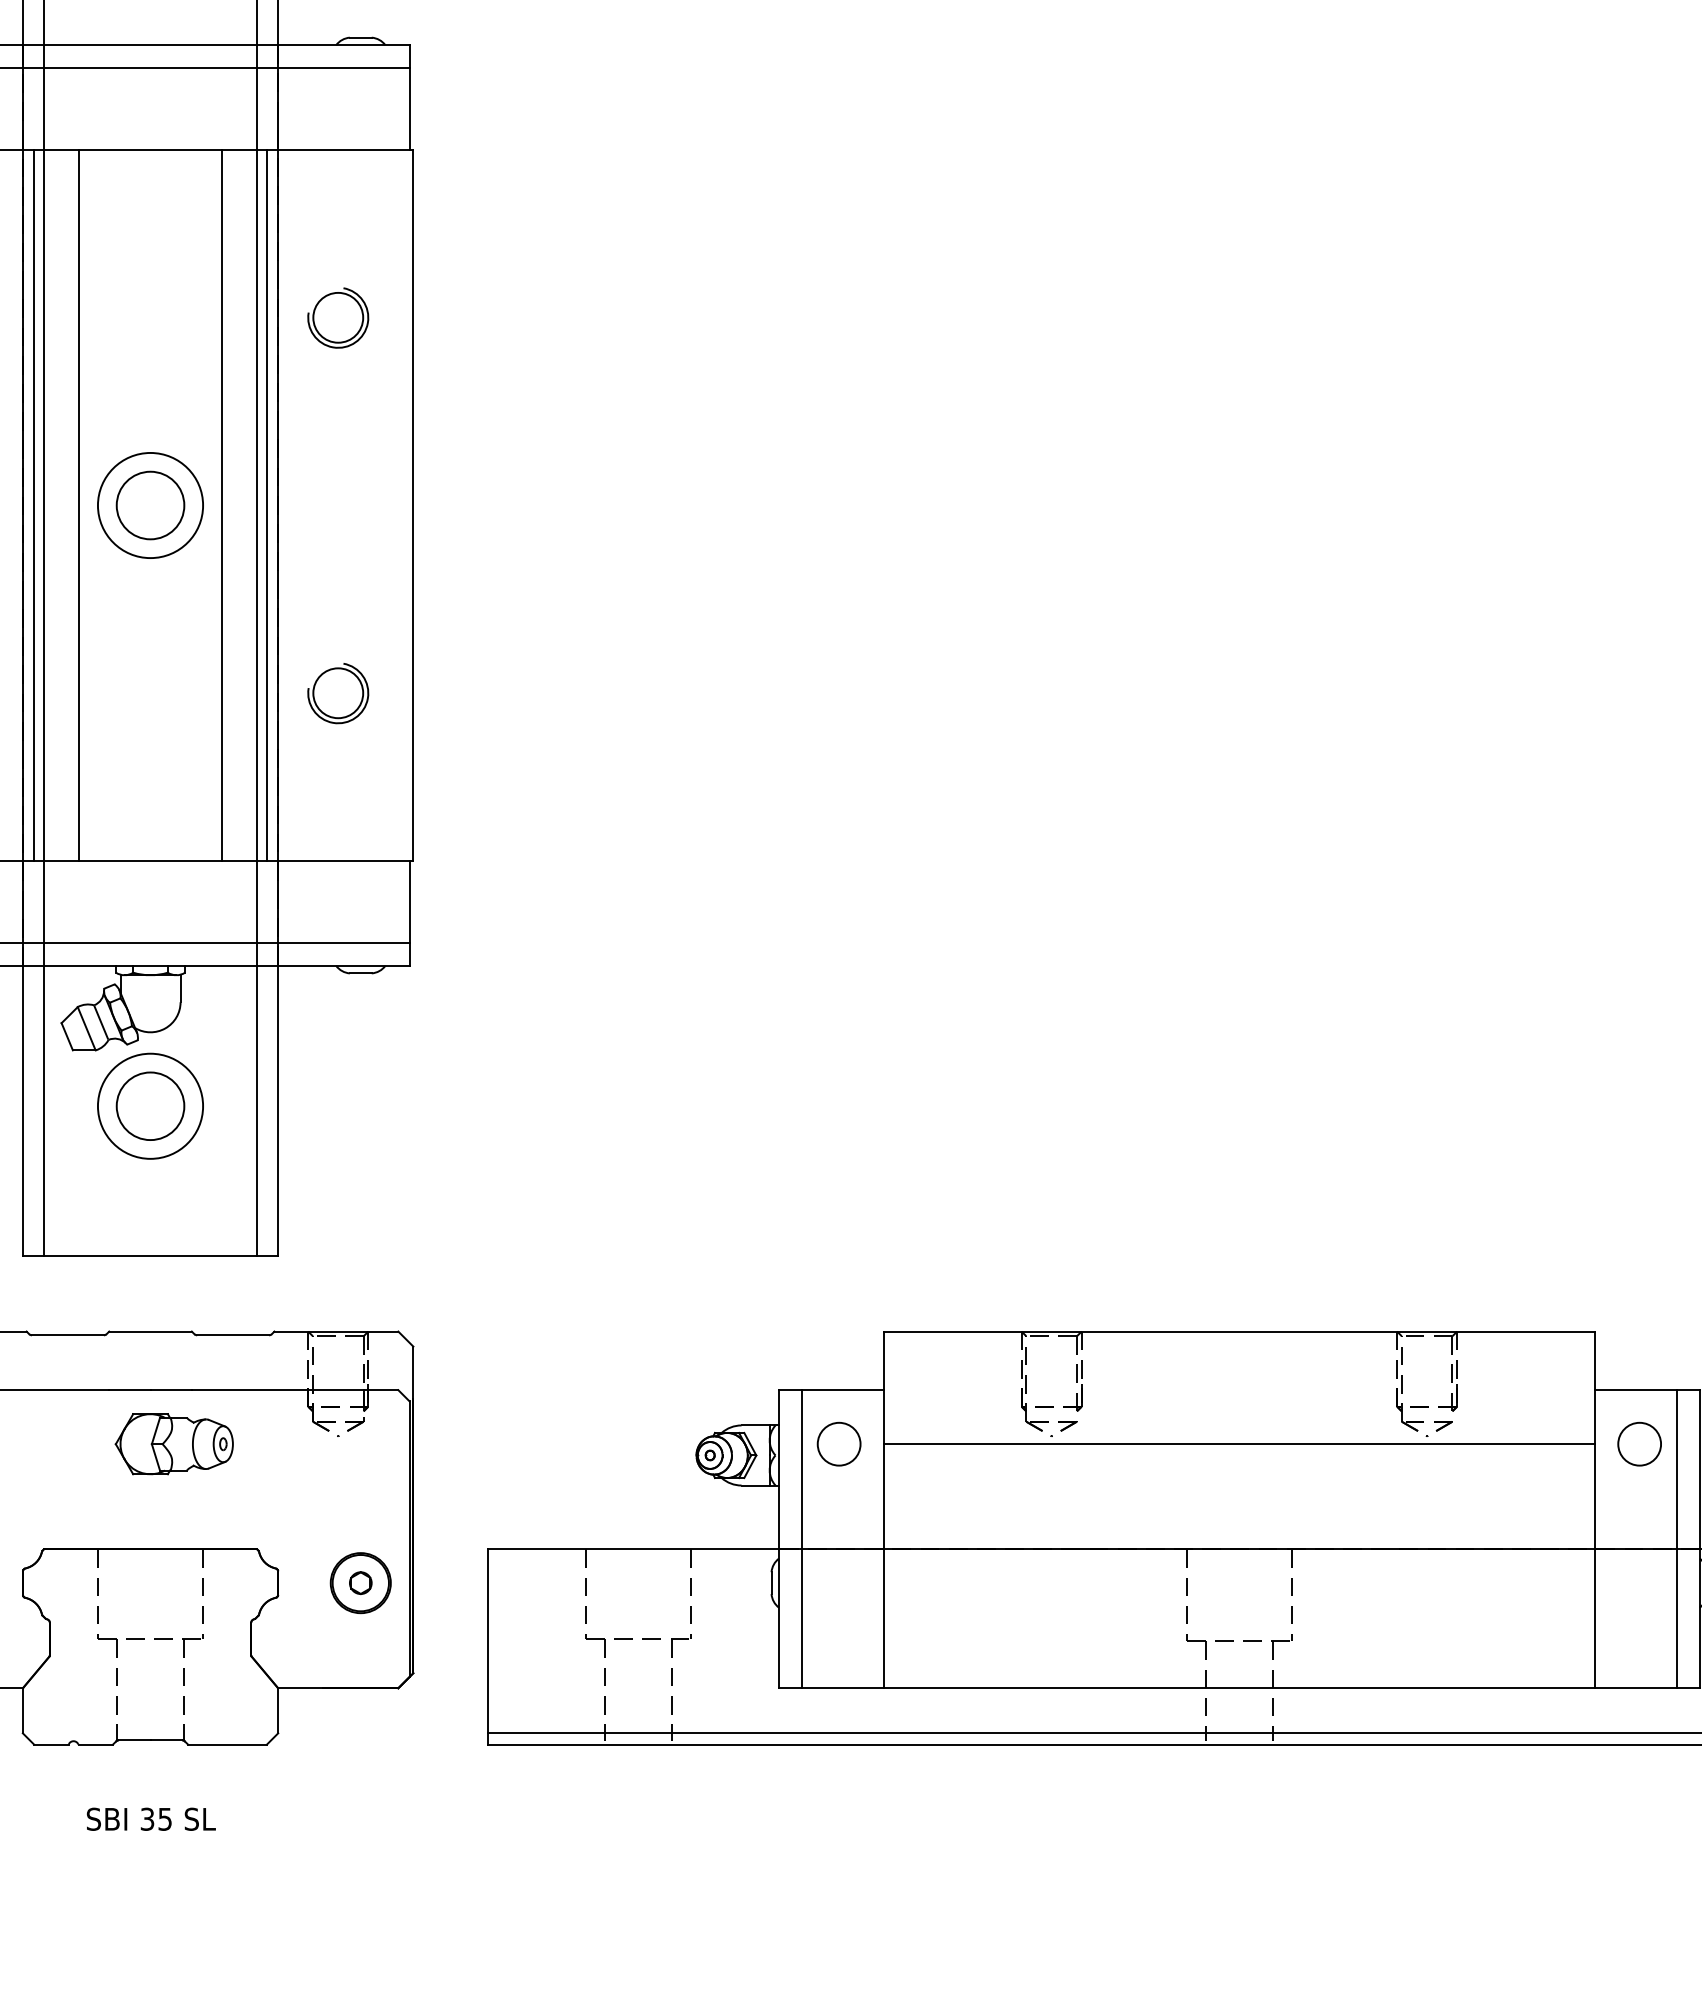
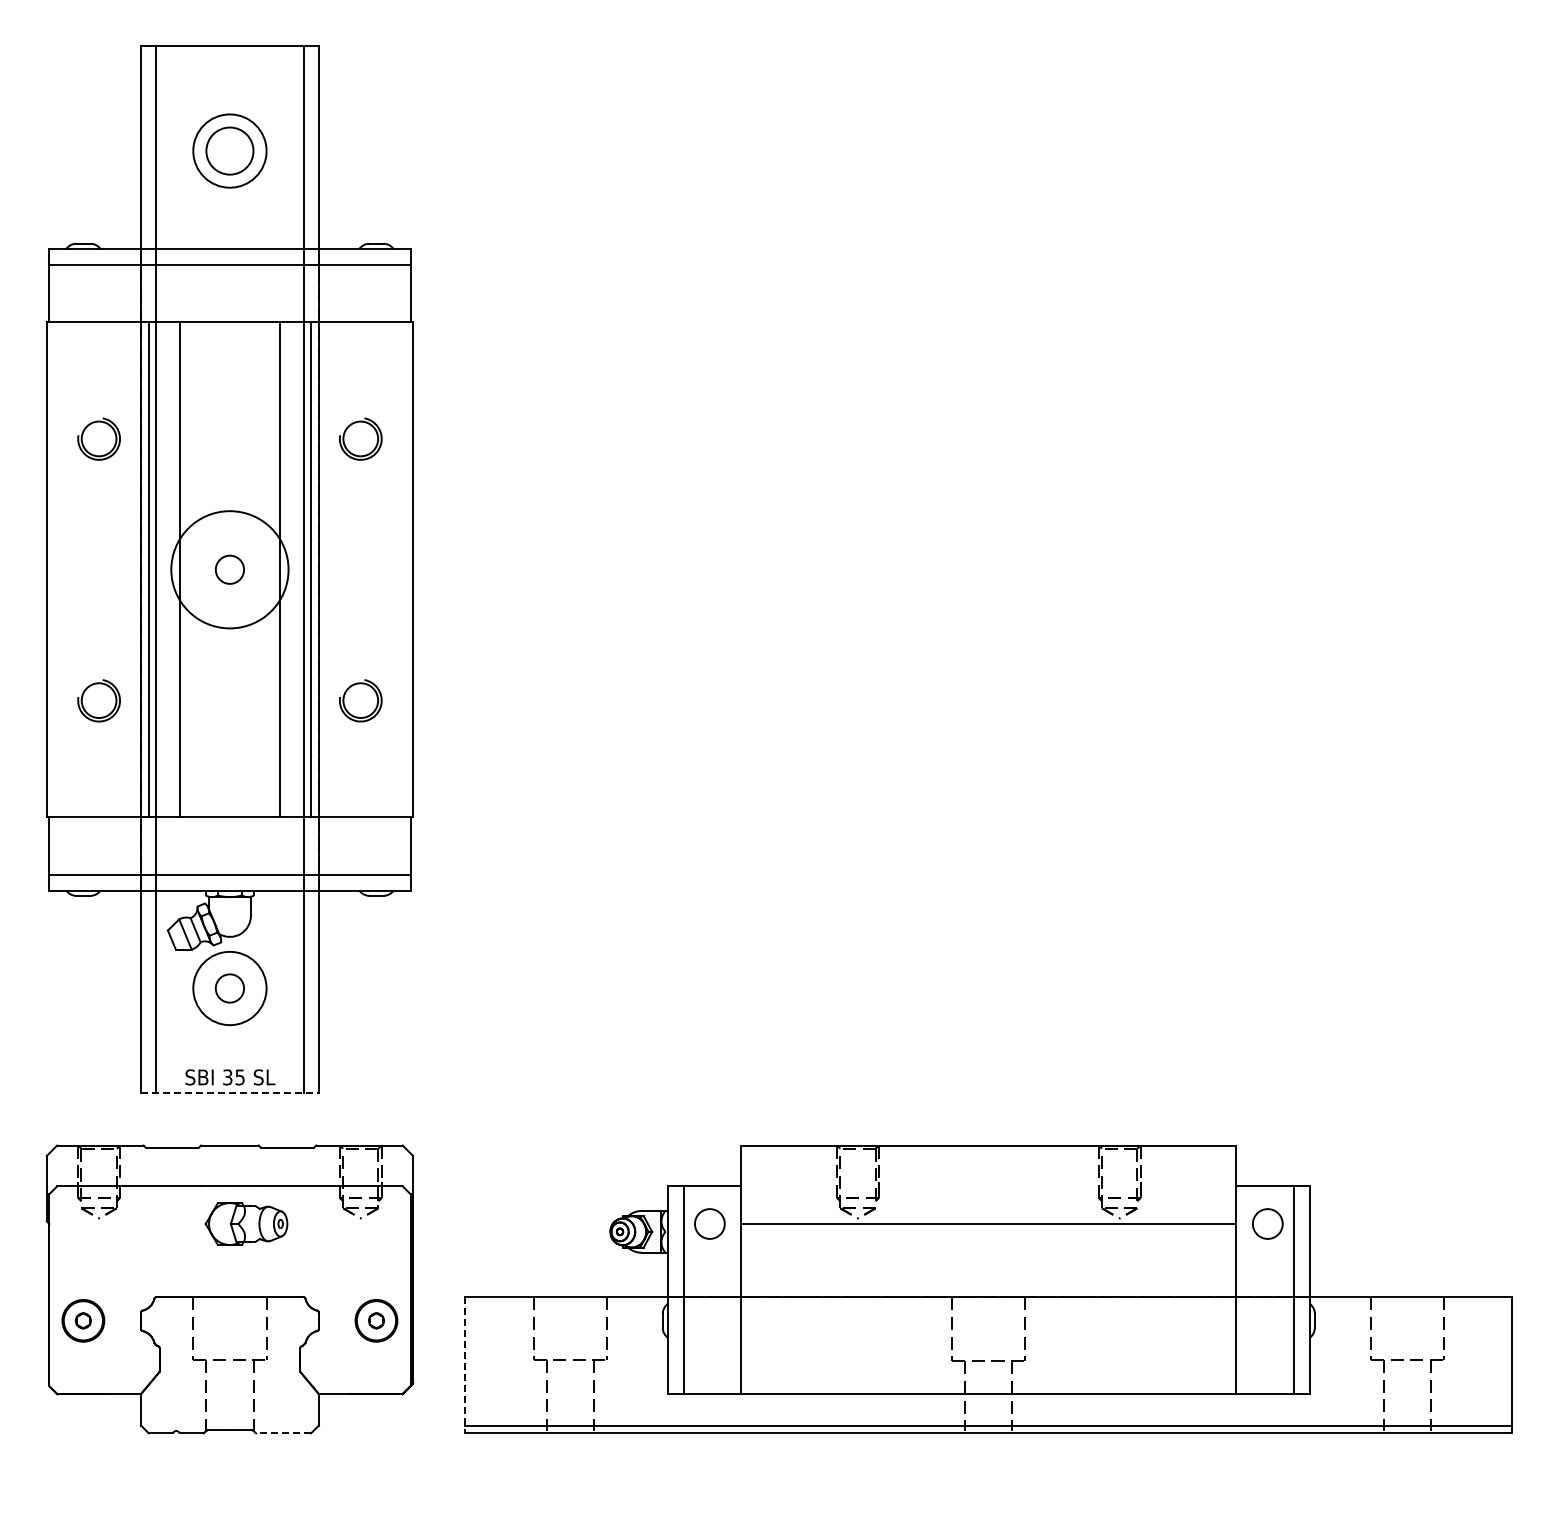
circle: (149, 505) -> (229, 569), size x0.6
circle: (149, 505) -> (229, 569), size x1.6
circle: (149, 1106) -> (229, 988), size x0.6
line: (149, 1256) -> (229, 1093), solid -> dashed
line: (488, 1647) -> (465, 1365), solid -> dashed
line: (227, 1744) -> (283, 1433), solid -> dashed
text: (151, 1819) -> (230, 1077), moved

